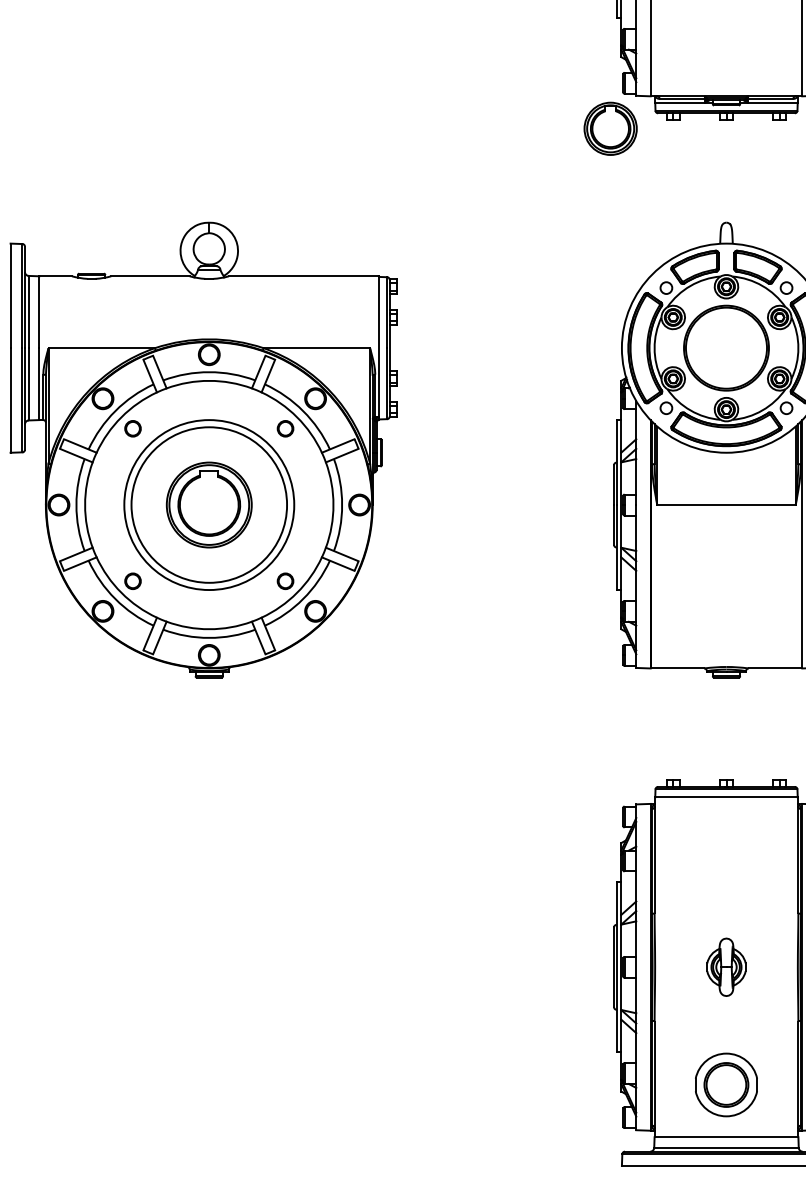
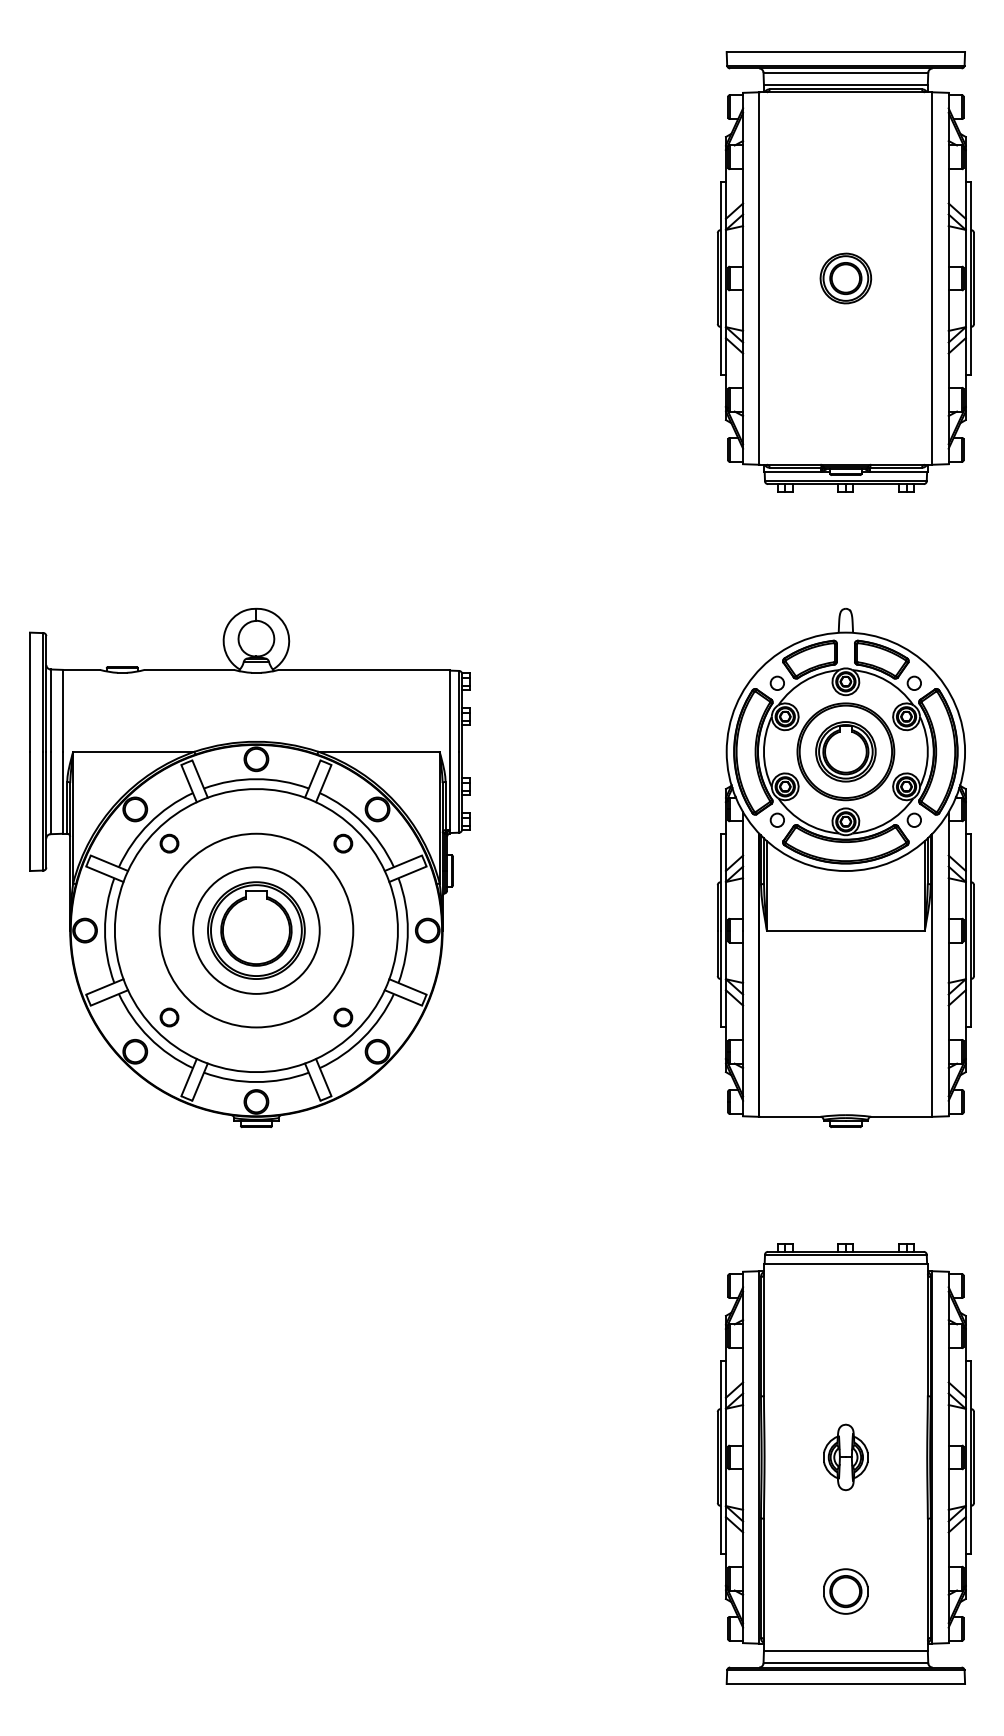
part: (610, 128) -> (845, 751), moved
circle: (209, 504) -> (256, 930), size x0.71
part: (726, 1084) -> (845, 1591), size x0.62

